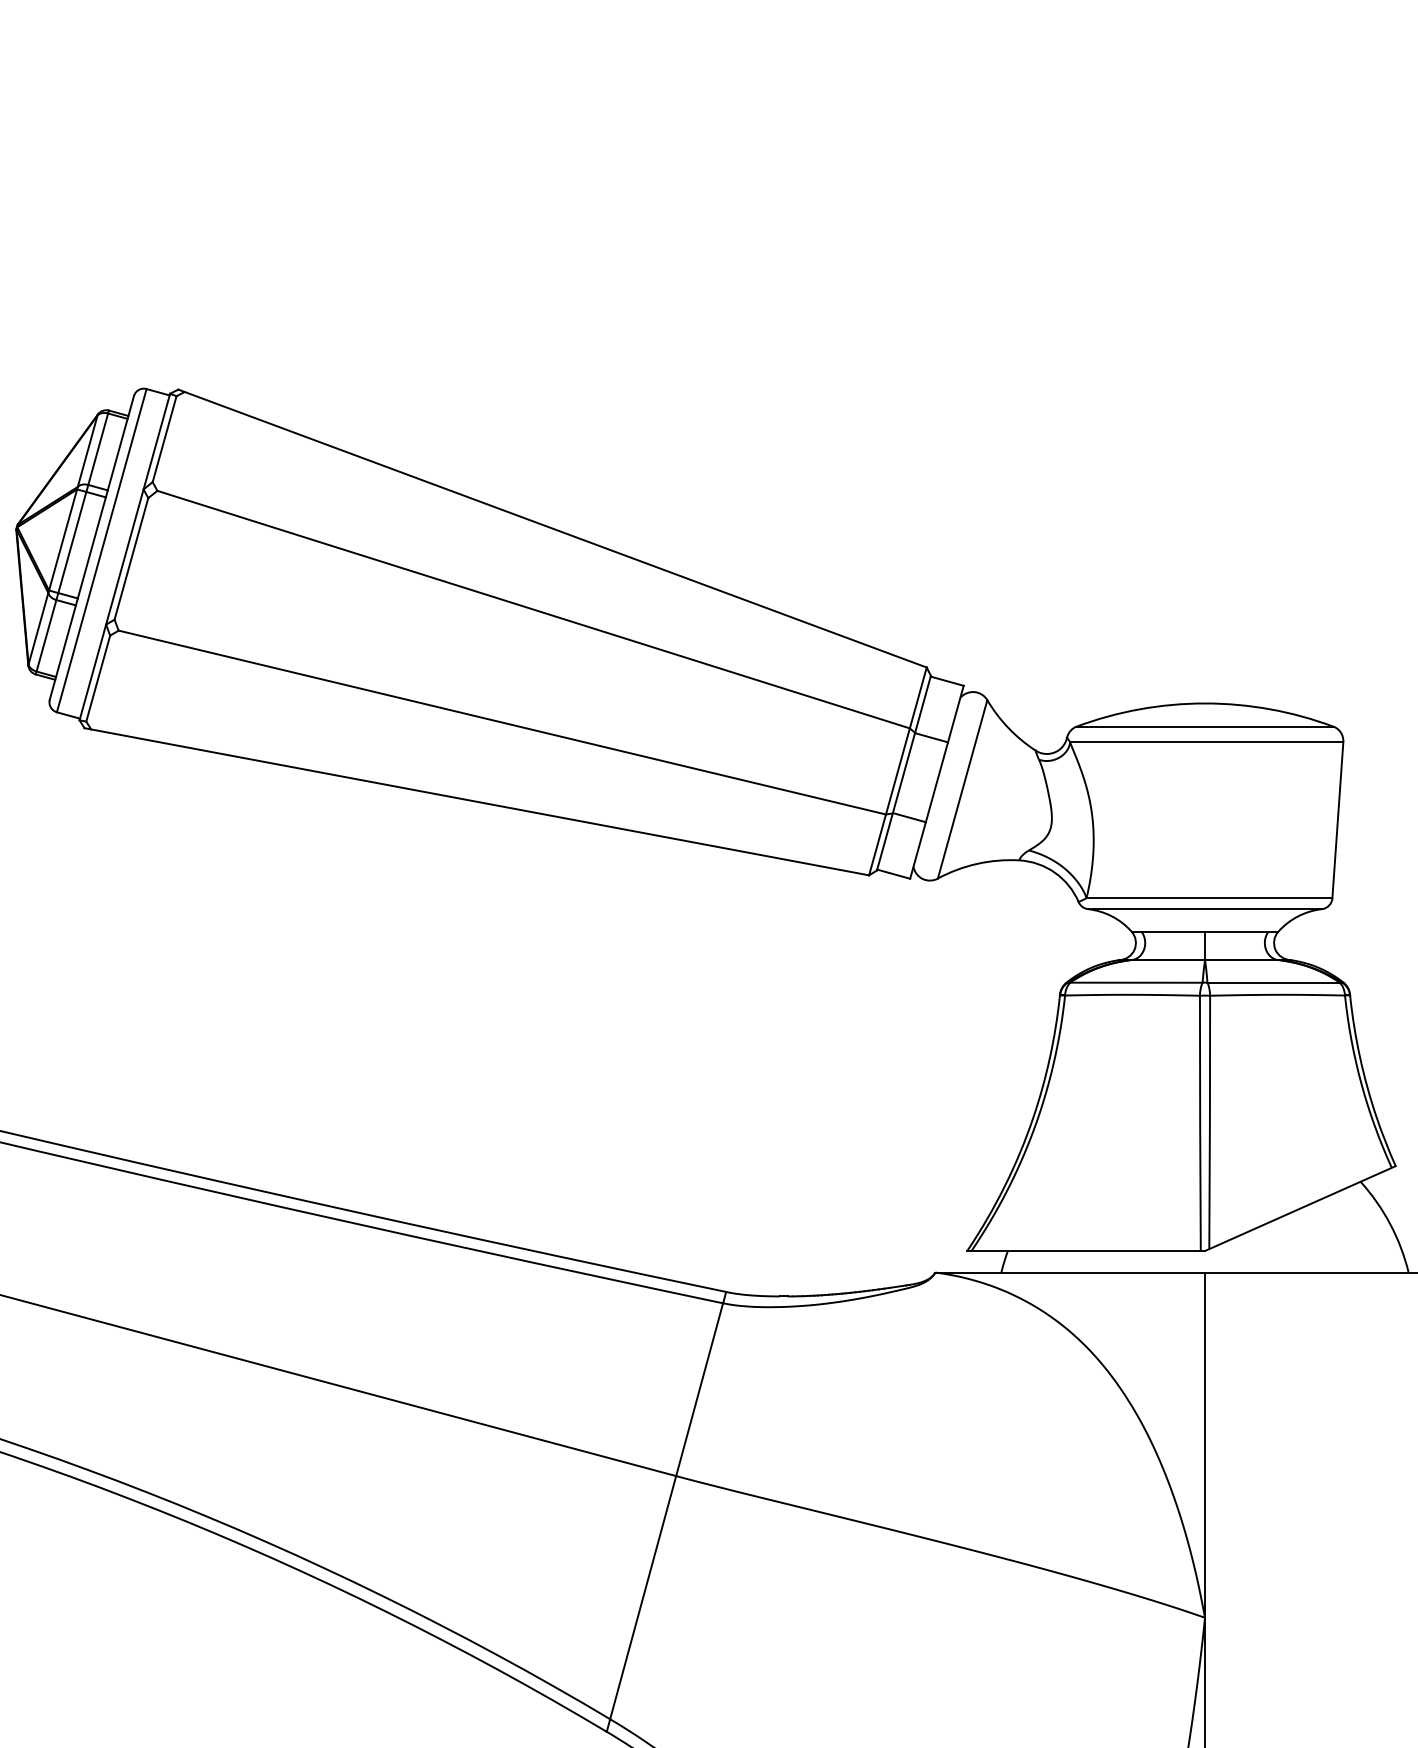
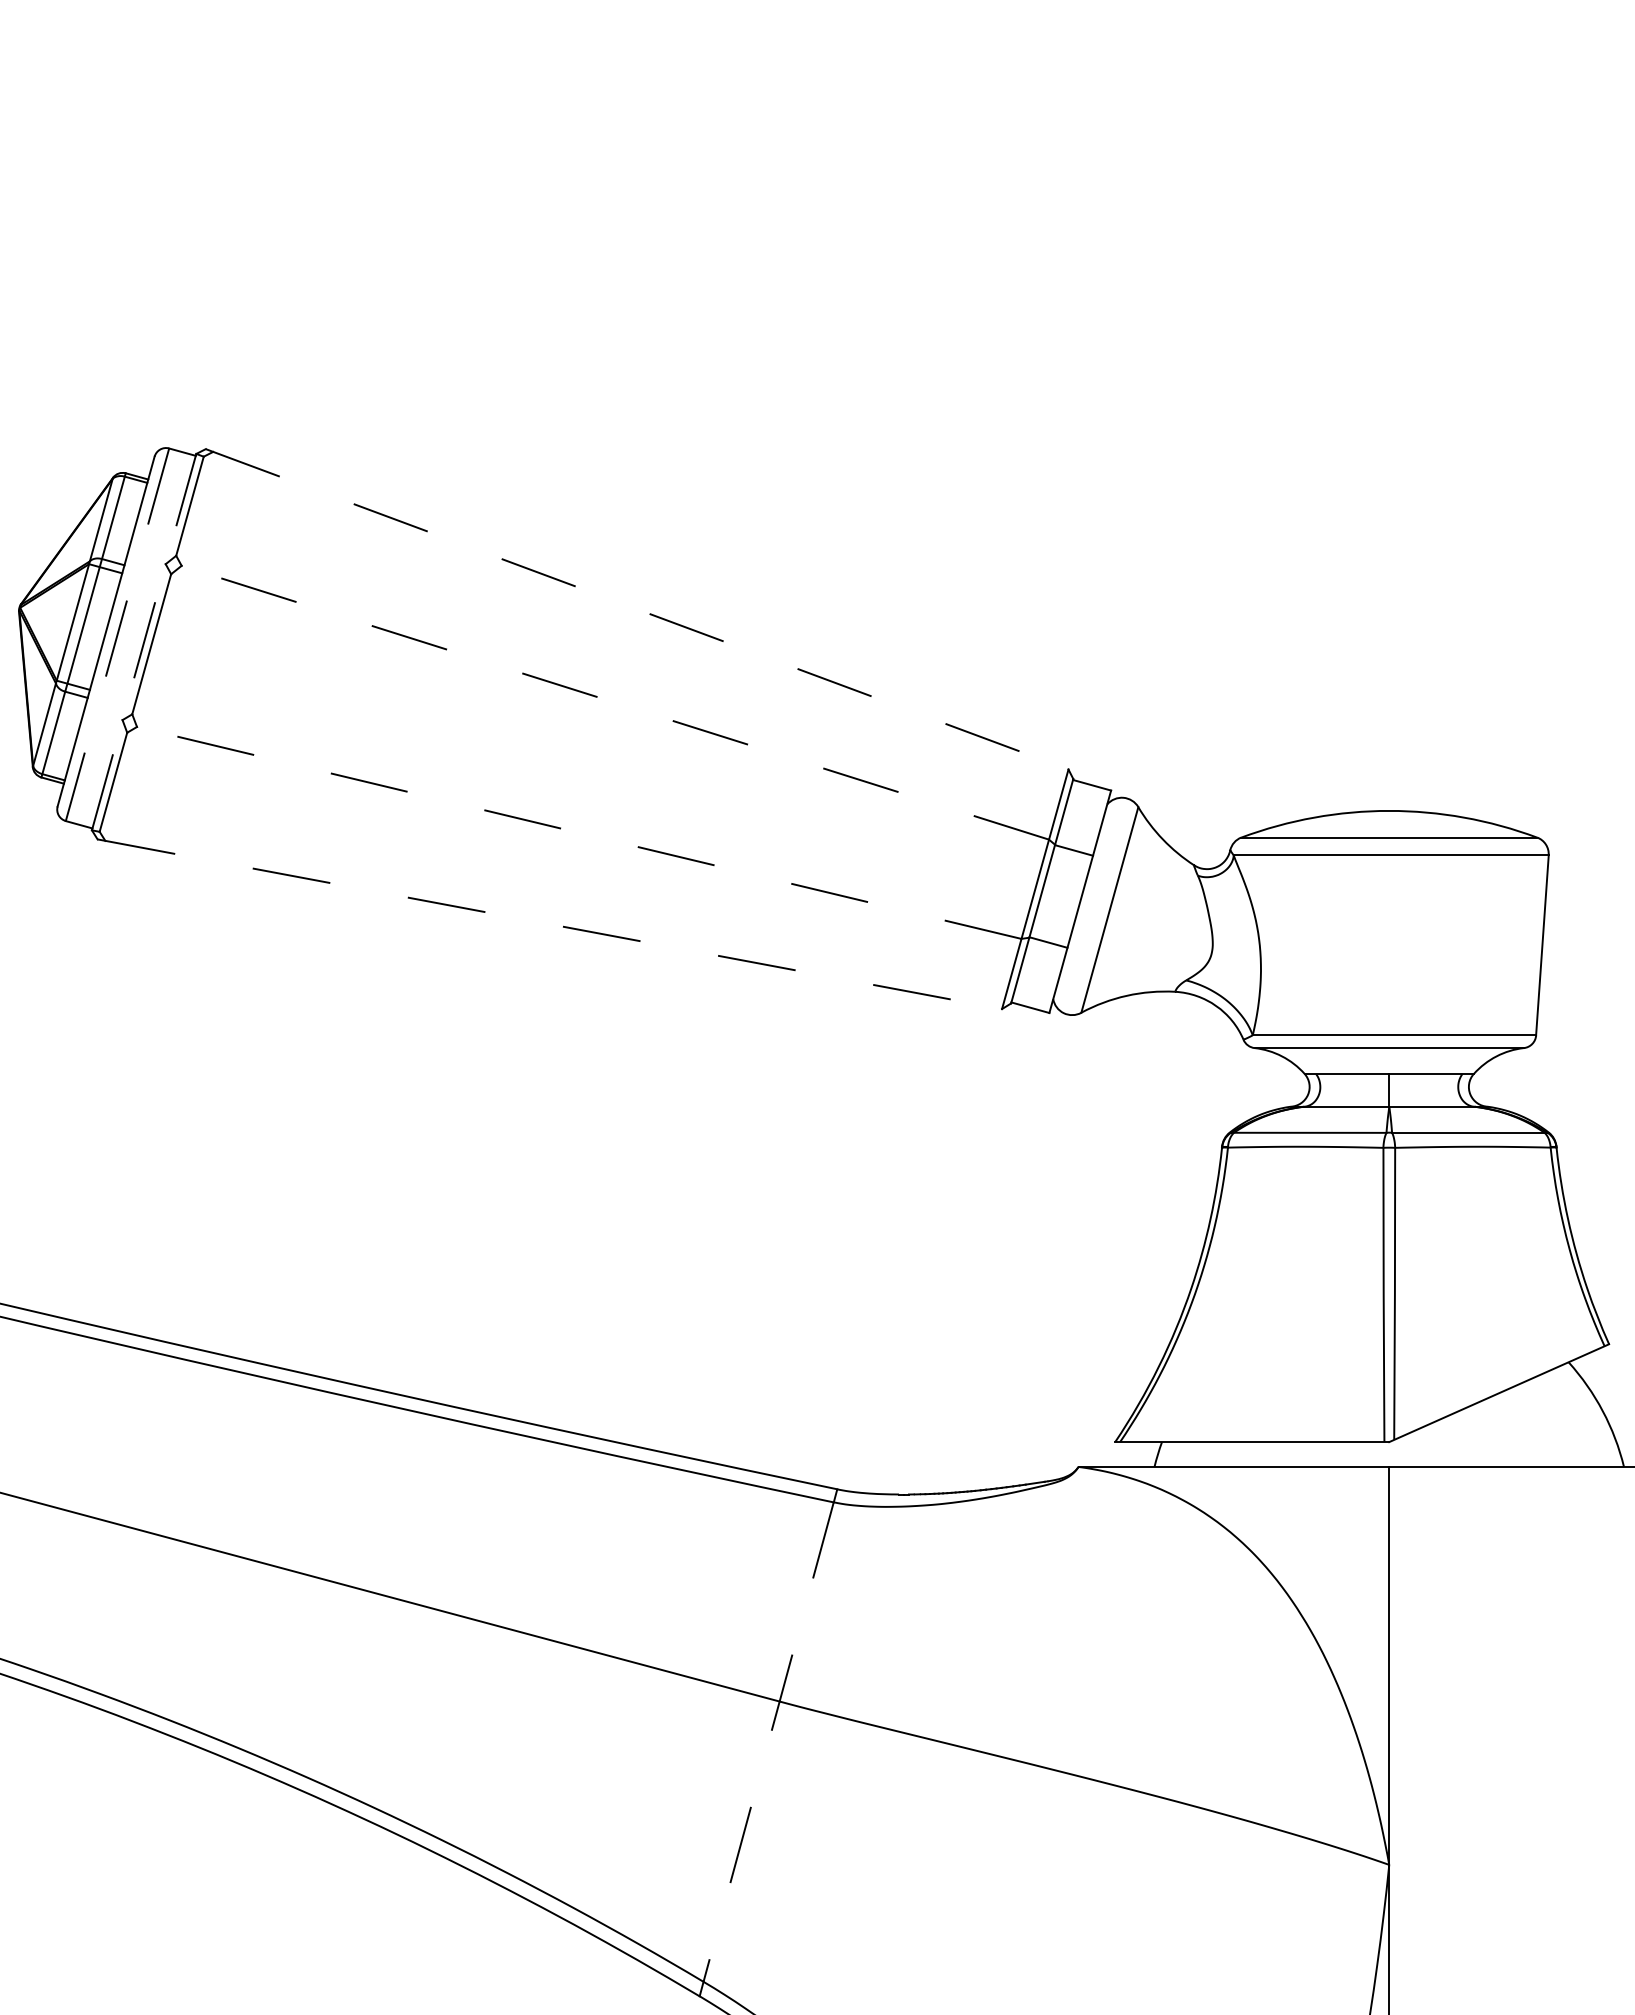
line: (552, 528) -> (637, 609), solid -> dashed
line: (101, 551) -> (117, 635), solid -> dashed
line: (125, 556) -> (144, 641), solid -> dashed
line: (533, 609) -> (615, 702), solid -> dashed
line: (502, 722) -> (579, 832), solid -> dashed
line: (477, 801) -> (550, 924), solid -> dashed
line: (666, 1511) -> (768, 1742), solid -> dashed

